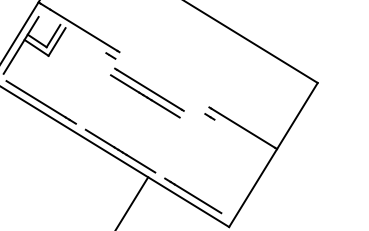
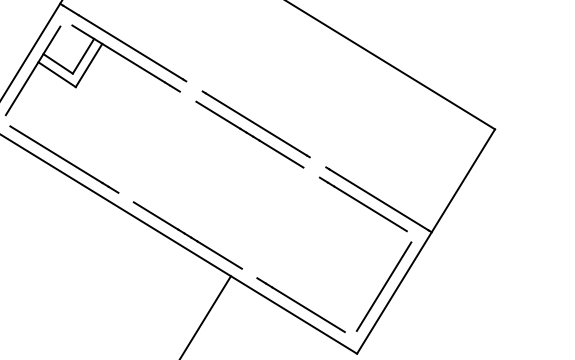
line: (75, 34) -> (117, 53), added
part: (147, 92) -> (253, 128), moved
line: (237, 133) -> (370, 208), added
line: (246, 183) -> (384, 285), added

